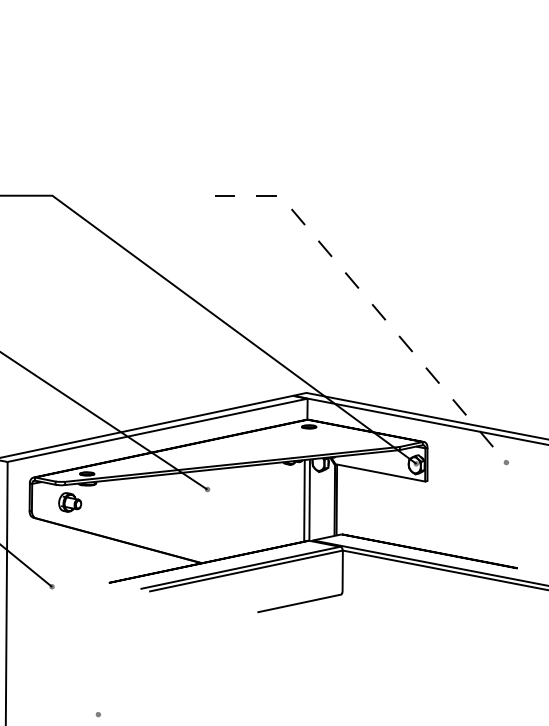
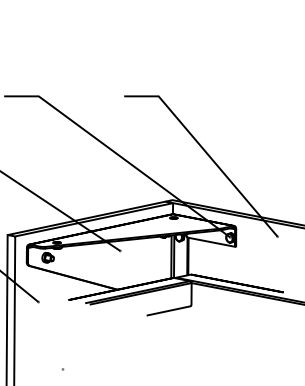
line: (371, 304) -> (206, 153), dashed -> solid

